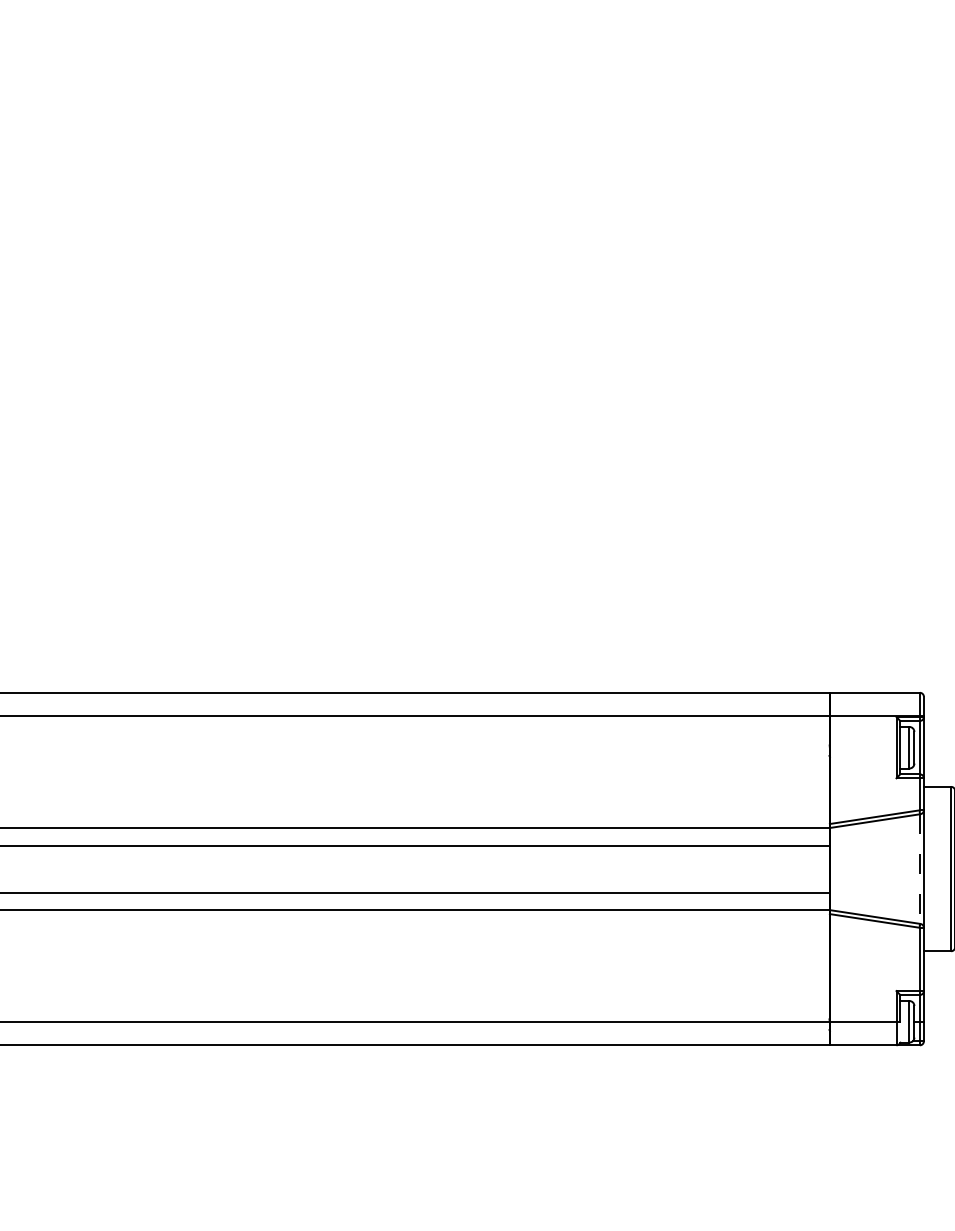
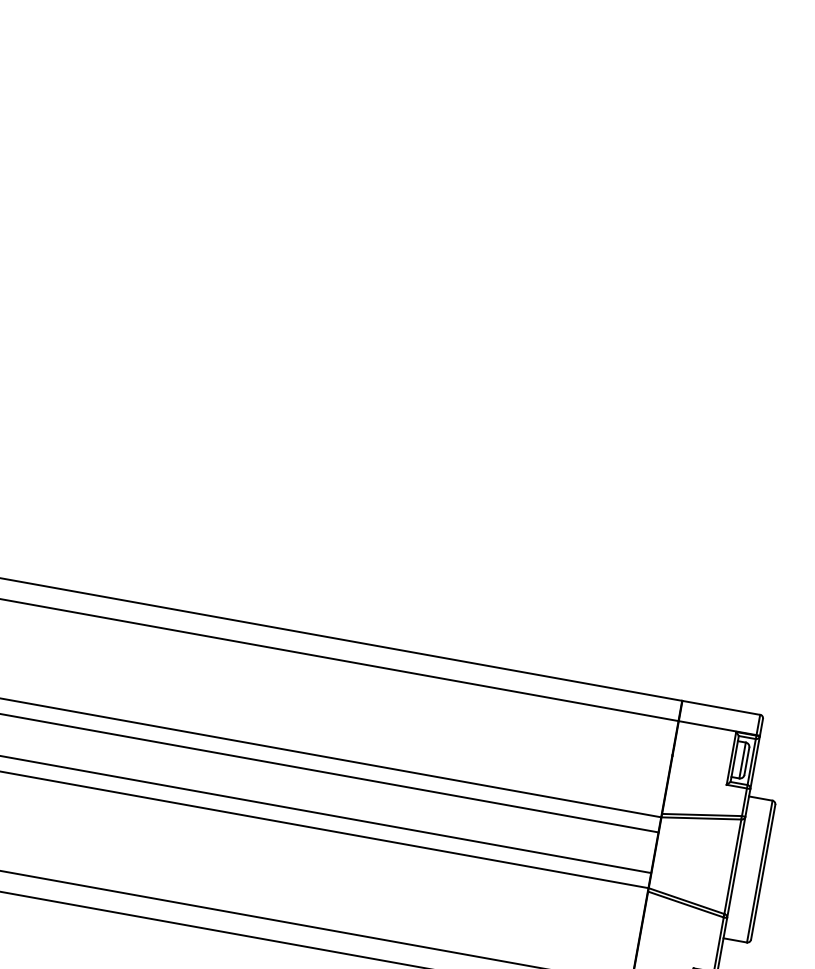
line: (919, 869) -> (732, 867), dashed -> solid

